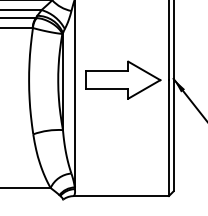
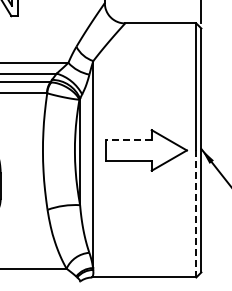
line: (107, 71) -> (128, 140), solid -> dashed
line: (169, 137) -> (196, 213), solid -> dashed

